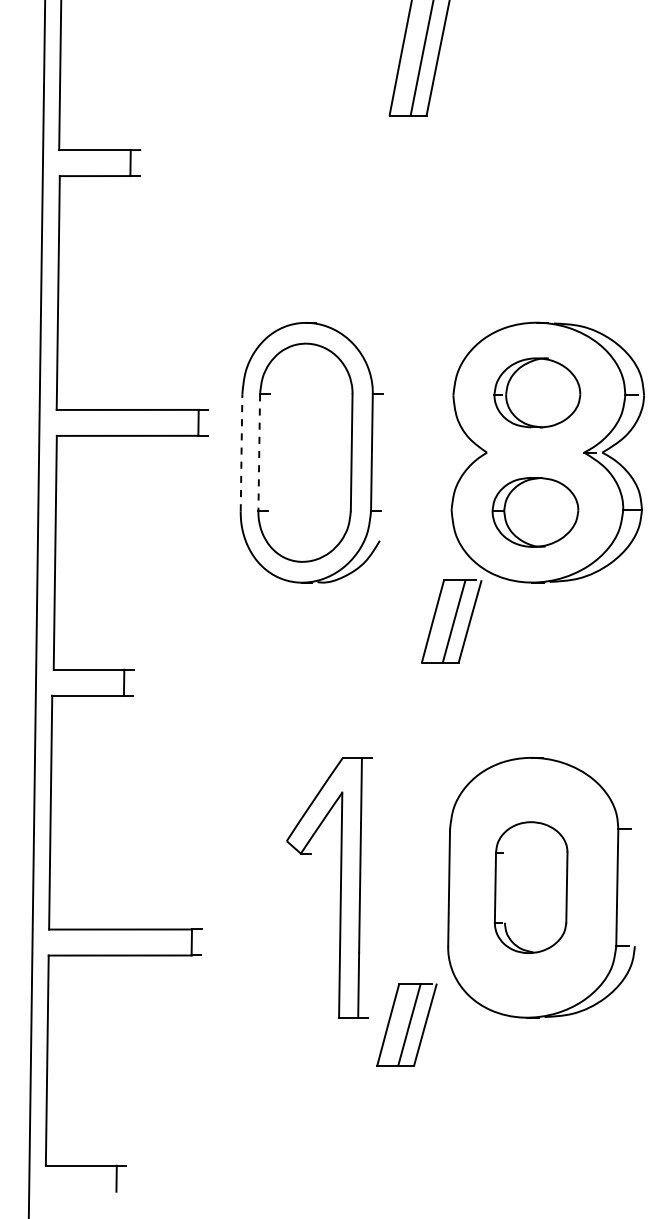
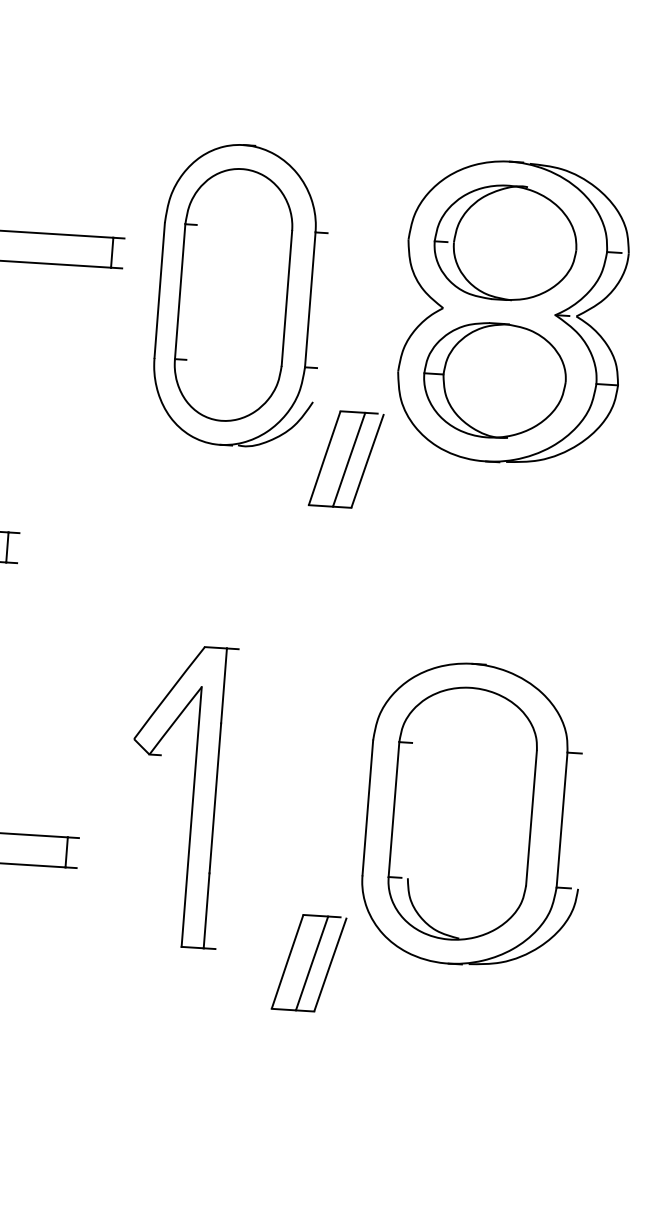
part: (537, 392) -> (505, 242), size x1.43
line: (241, 452) -> (159, 290), dashed -> solid
line: (259, 453) -> (180, 292), dashed -> solid
part: (535, 512) -> (494, 380), size x1.43
part: (451, 621) -> (346, 459), moved
part: (340, 887) -> (192, 796), moved
part: (530, 887) -> (461, 813), size x1.67

